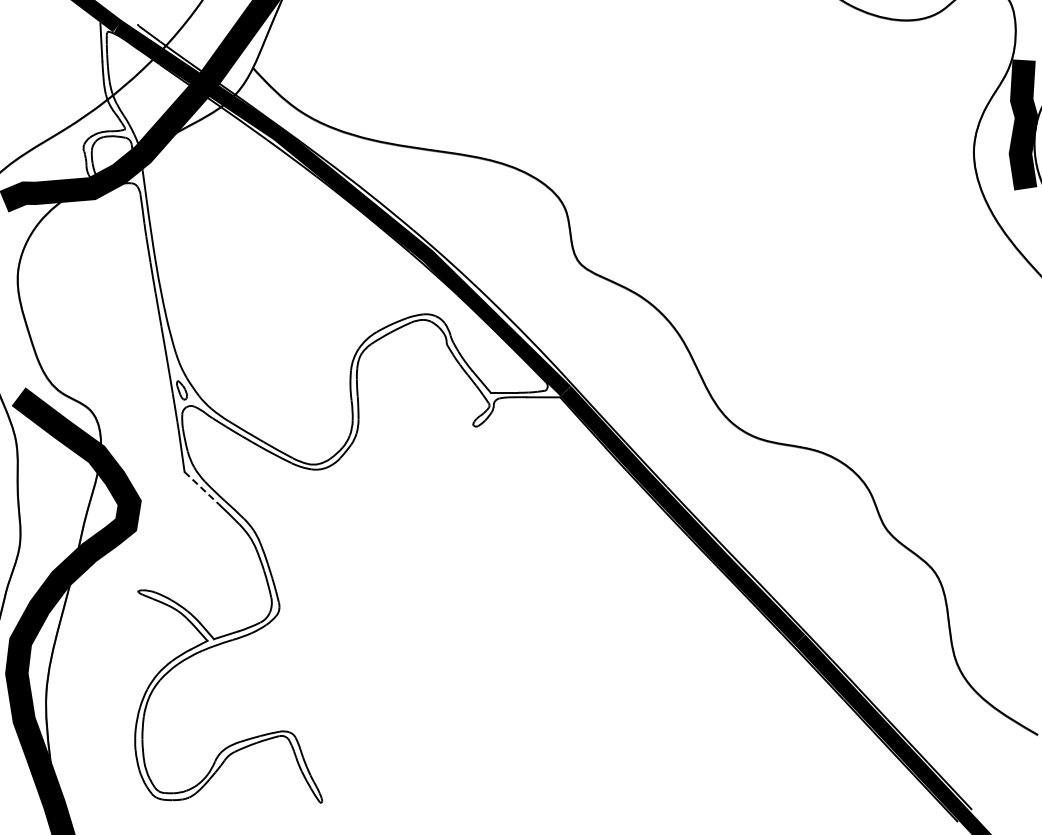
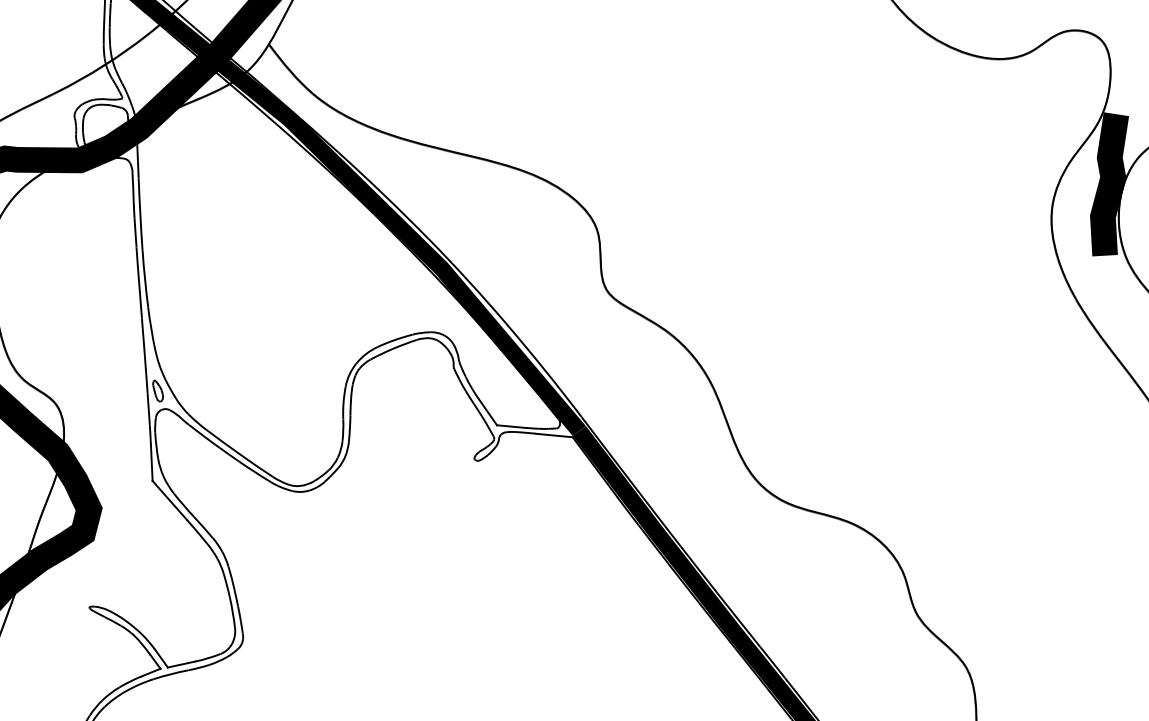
line: (201, 488) -> (169, 500), dashed -> solid

